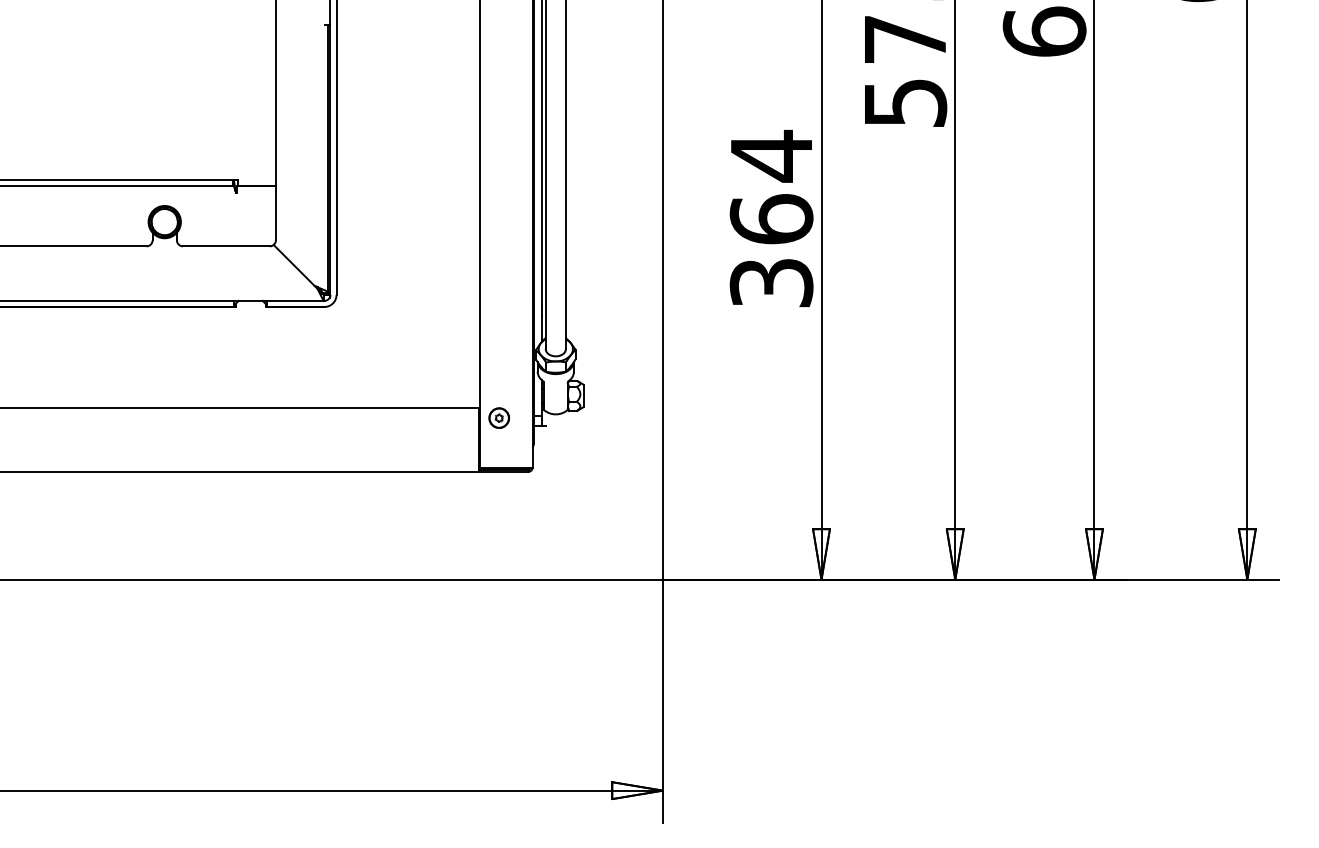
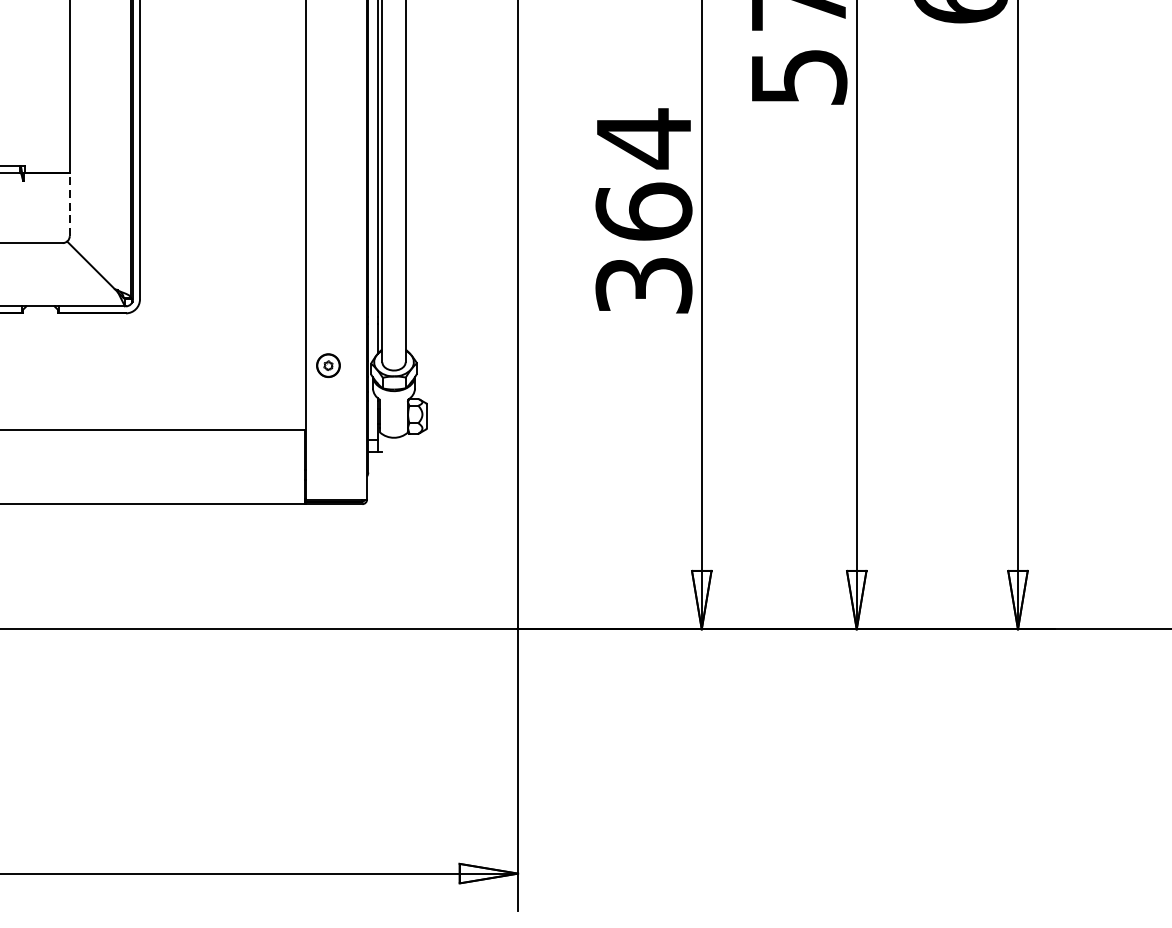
line: (275, 212) -> (69, 203), solid -> dashed
part: (498, 417) -> (327, 364), moved

